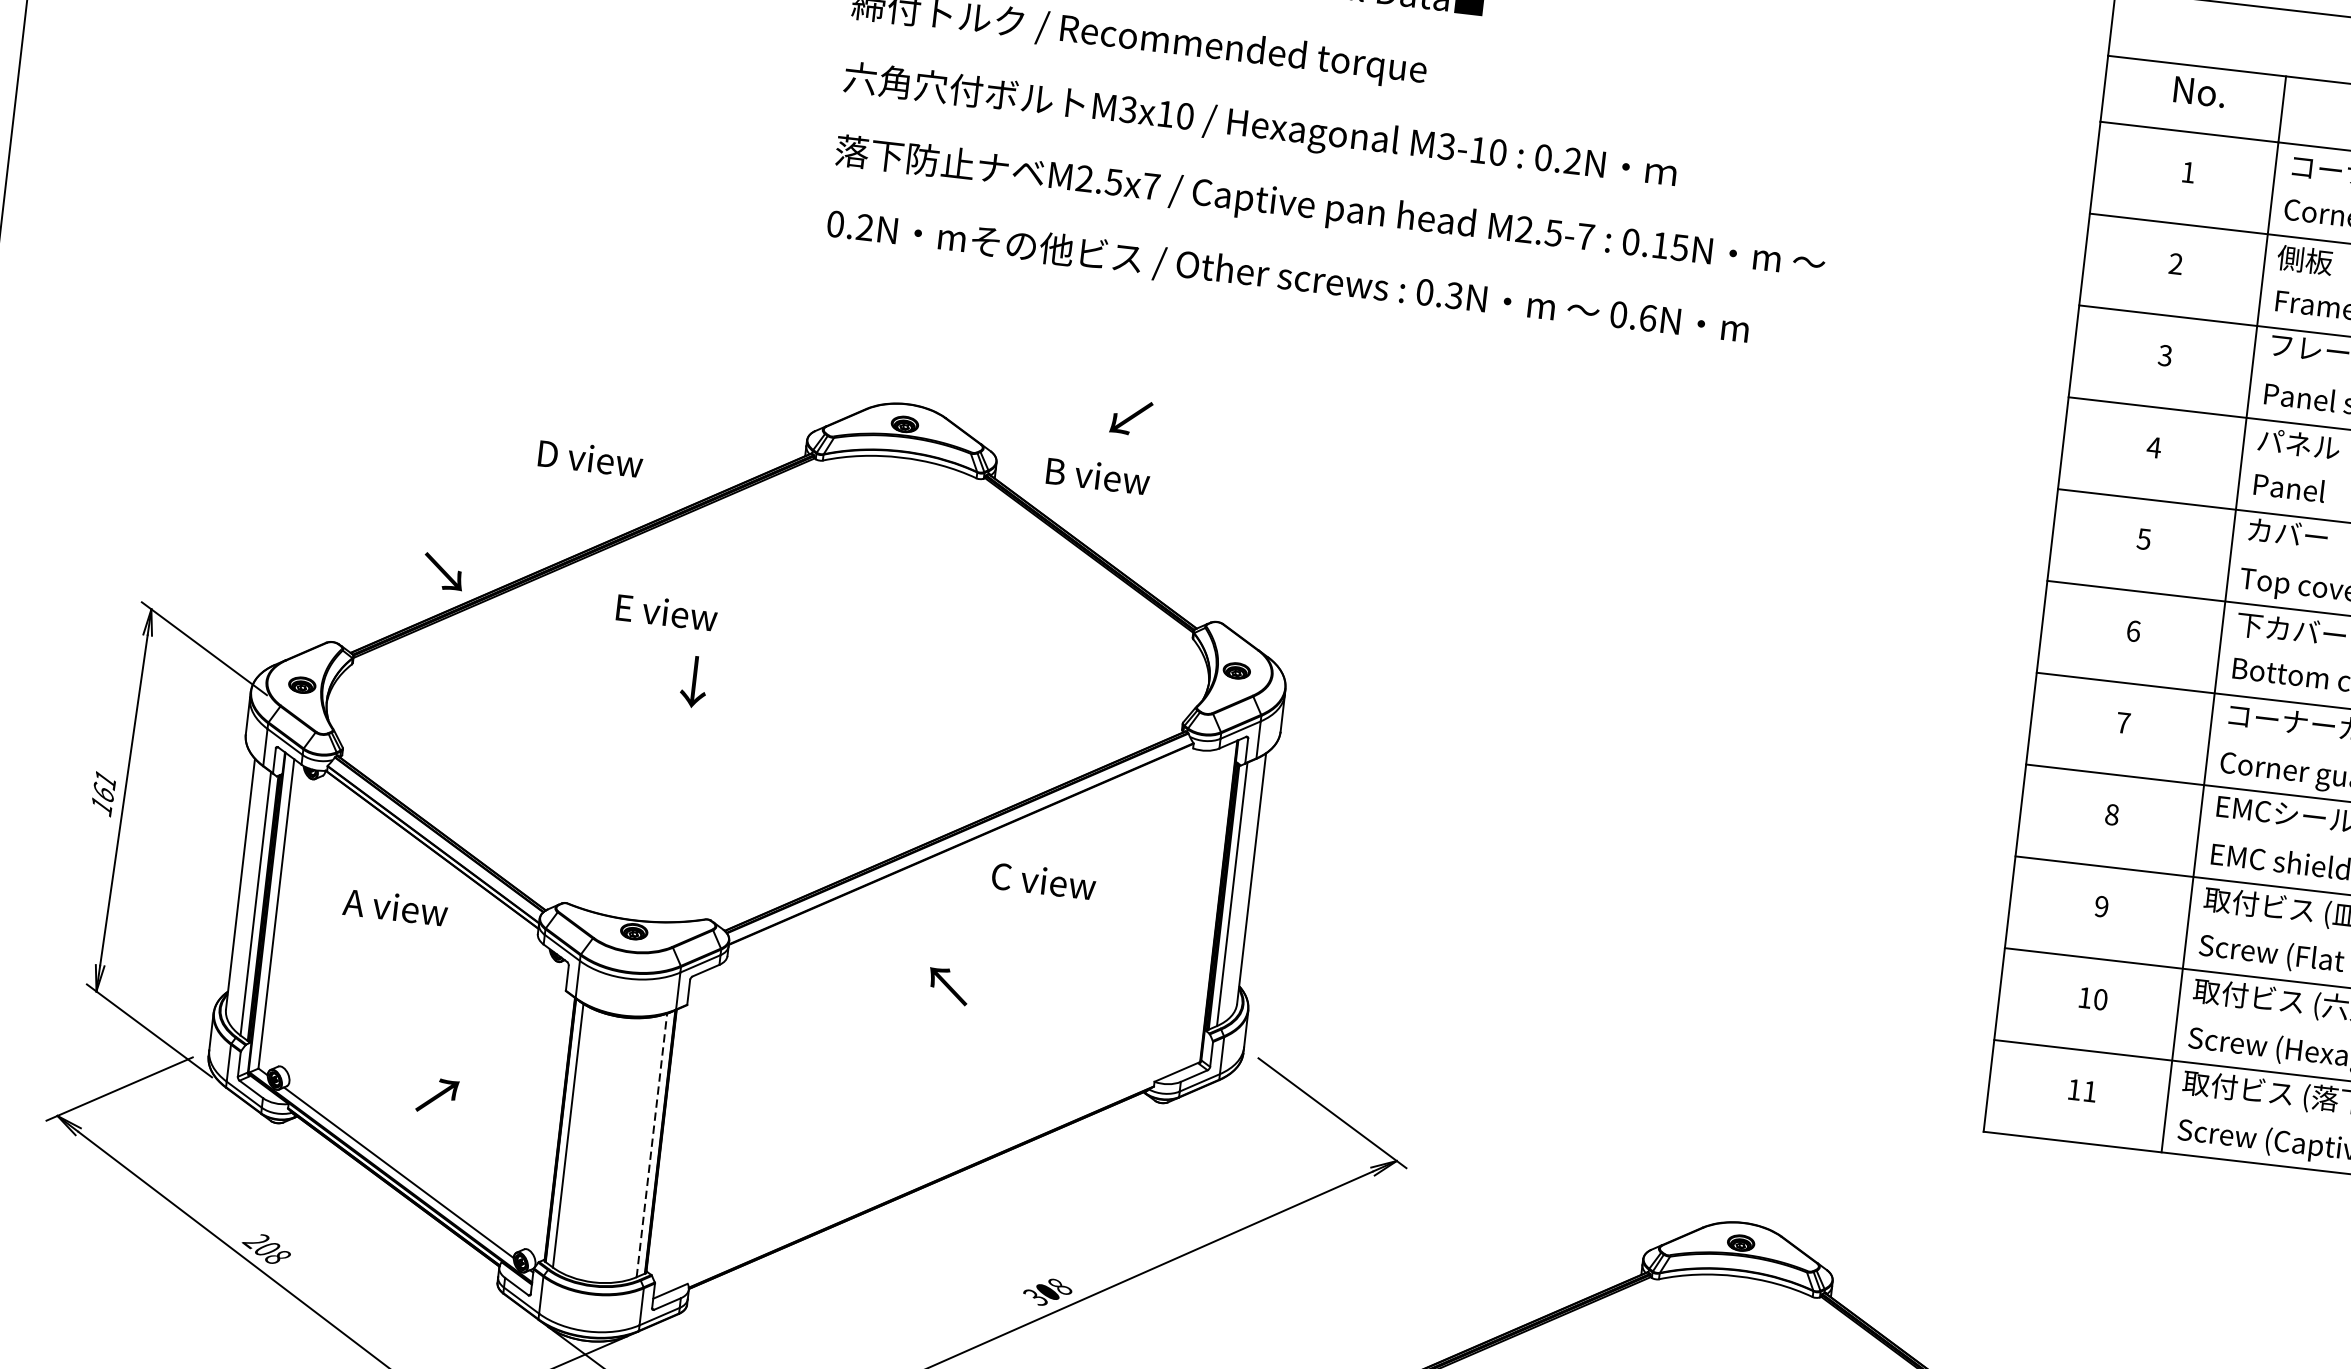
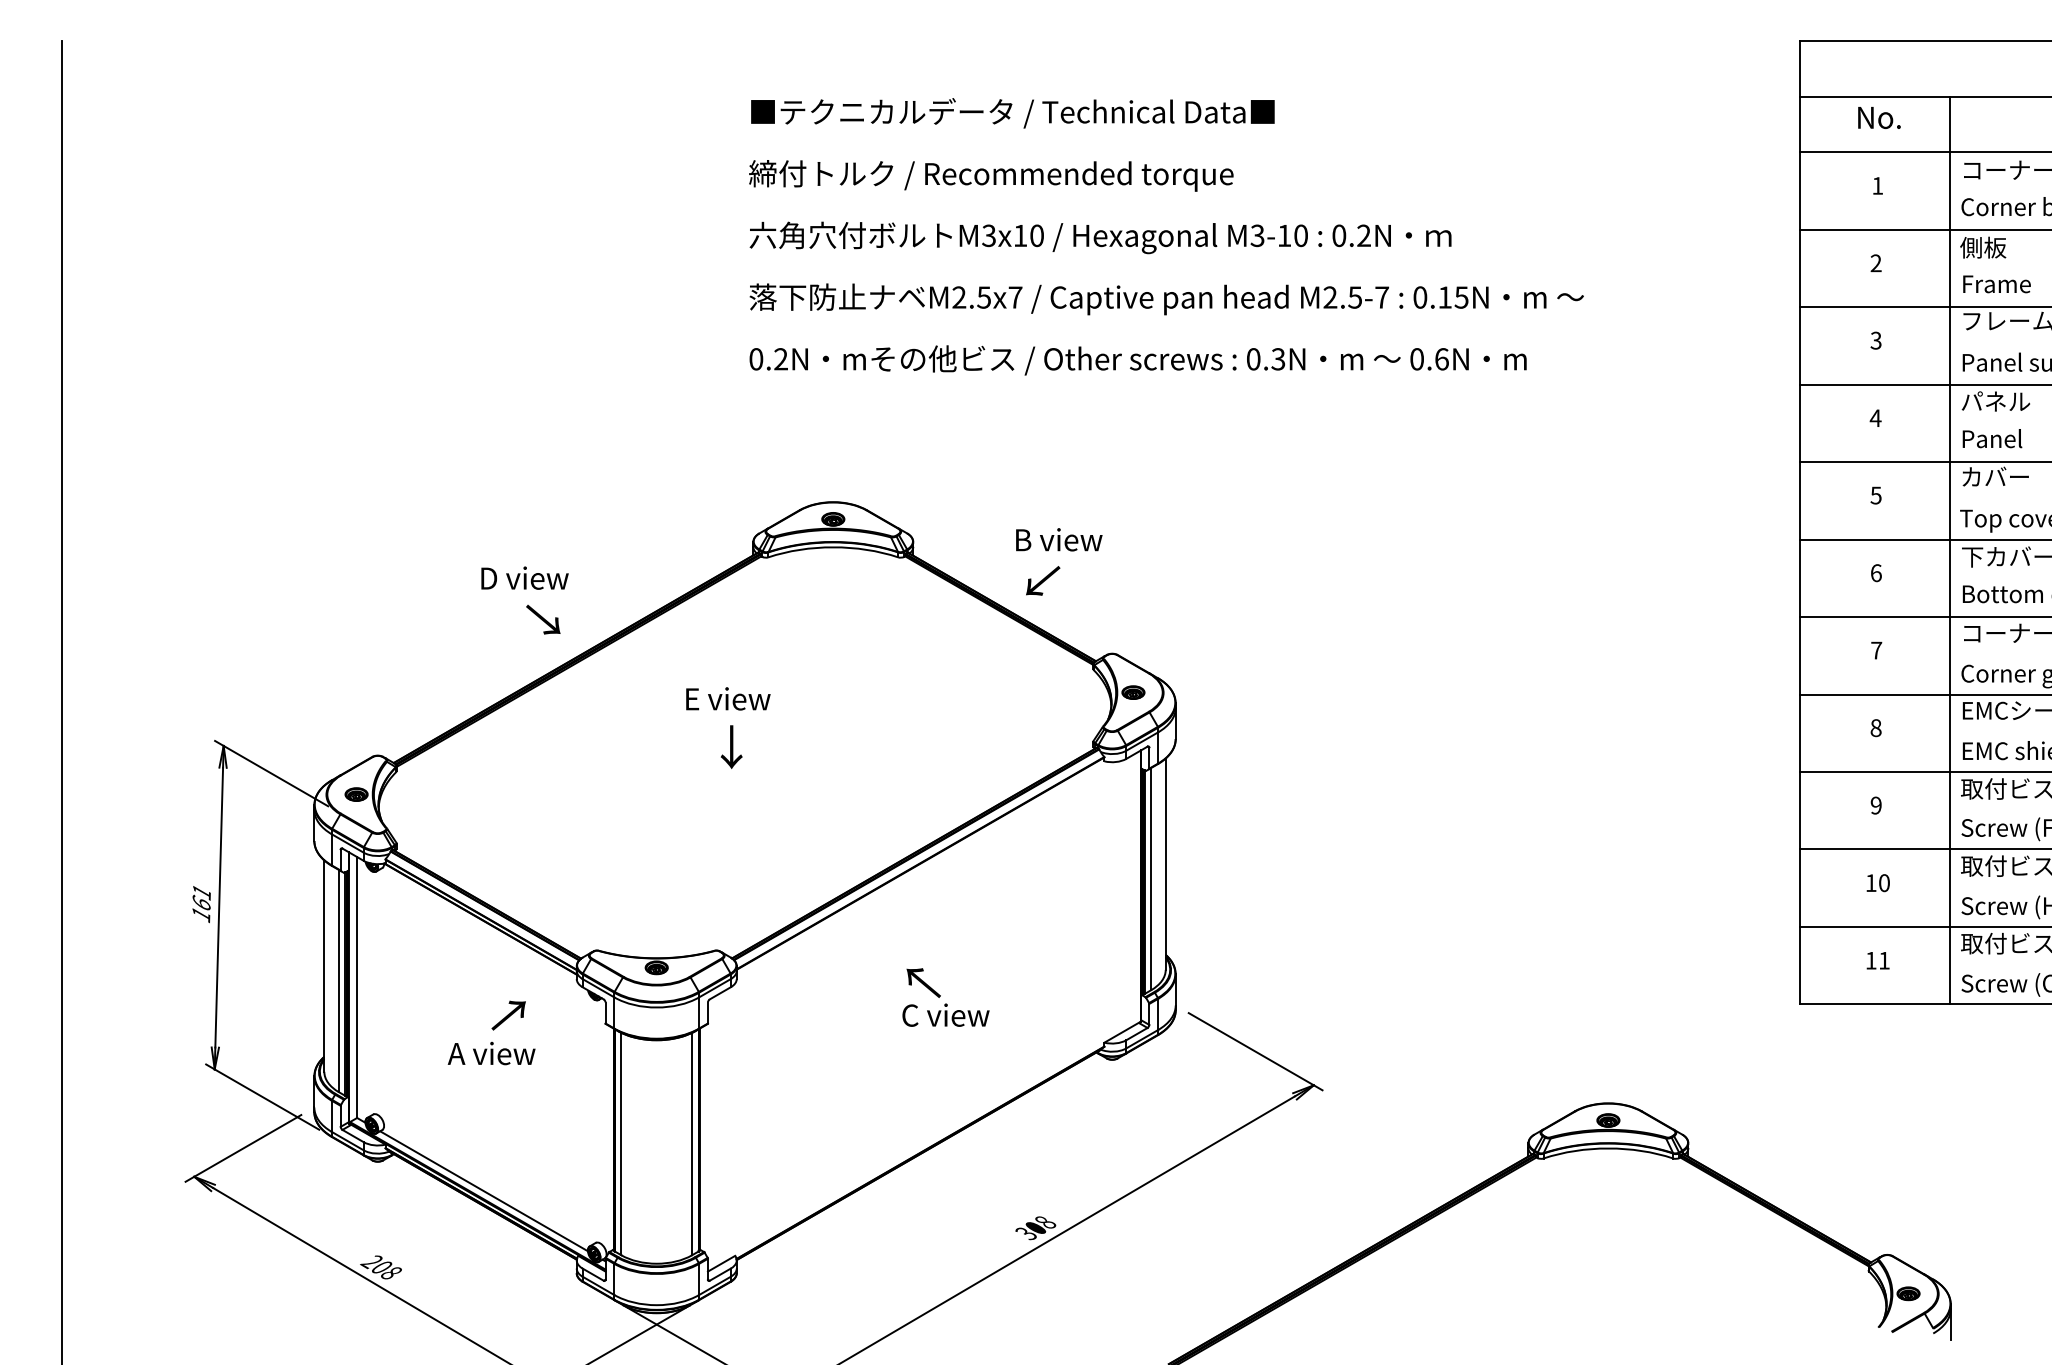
text: (1131, 417) -> (1043, 580), moved
text: (590, 457) -> (524, 577), moved
text: (1098, 475) -> (1059, 539), moved
text: (443, 571) -> (543, 619), moved
text: (667, 612) -> (728, 698), moved
text: (694, 681) -> (731, 746), moved
text: (1043, 880) -> (945, 1014), moved
text: (395, 907) -> (491, 1053), moved
text: (437, 1095) -> (508, 1015), moved
line: (652, 1144) -> (692, 1143), dashed -> solid

